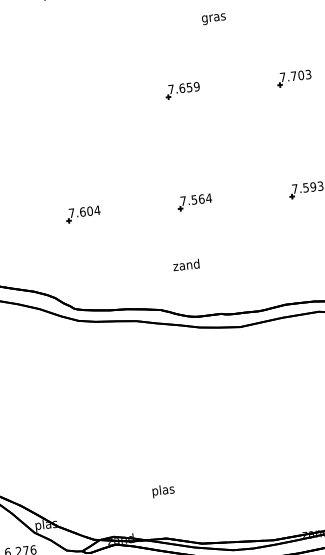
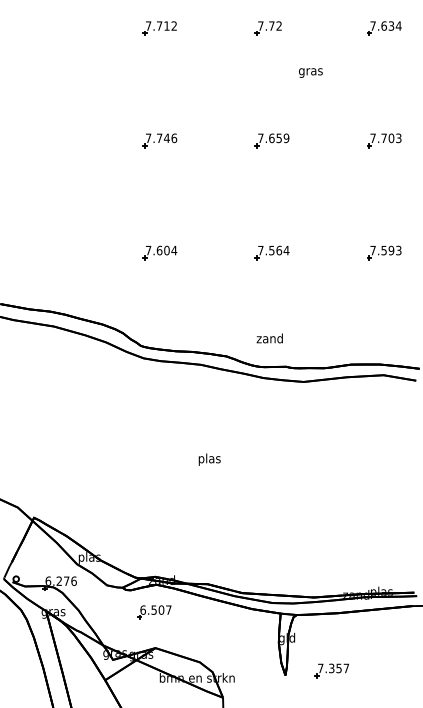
part: (70, 102) -> (159, 140), added
text: (186, 265) -> (269, 338), moved
text: (163, 490) -> (209, 459), moved

